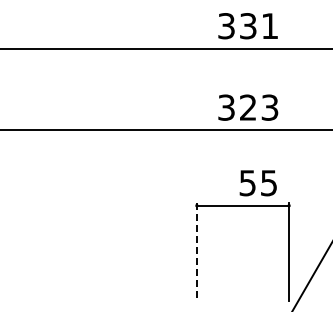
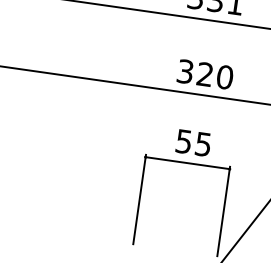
text: (269, 107) -> (224, 77), 323 -> 320
text: (257, 183) -> (192, 143), moved
line: (196, 252) -> (139, 199), dashed -> solid

